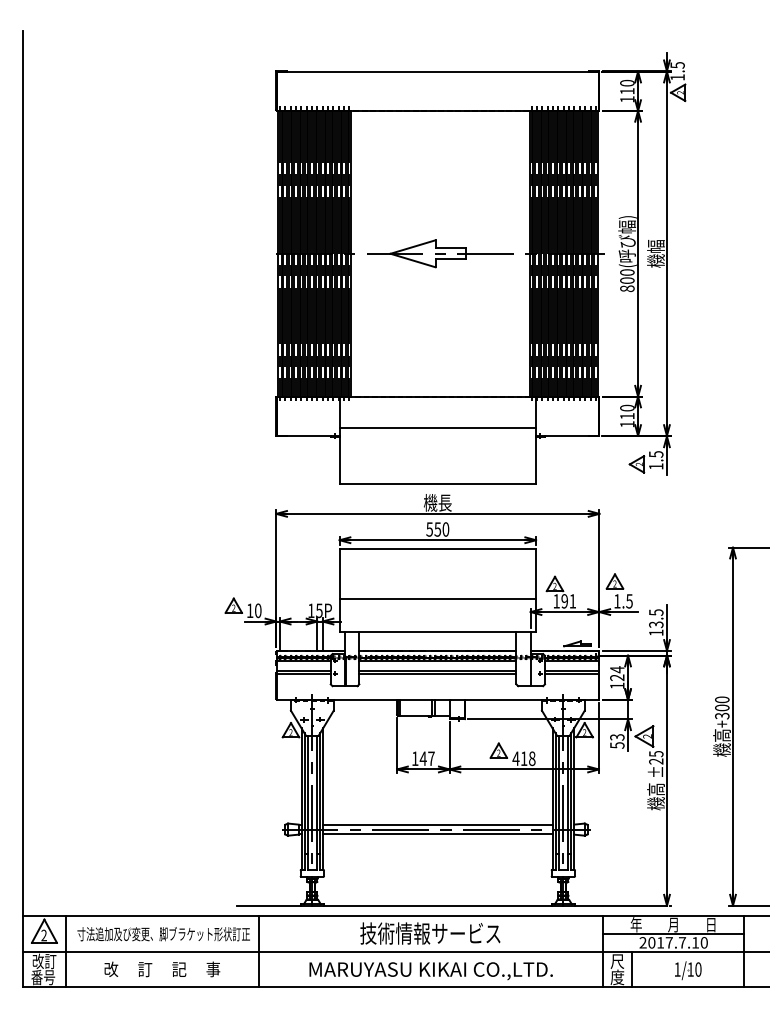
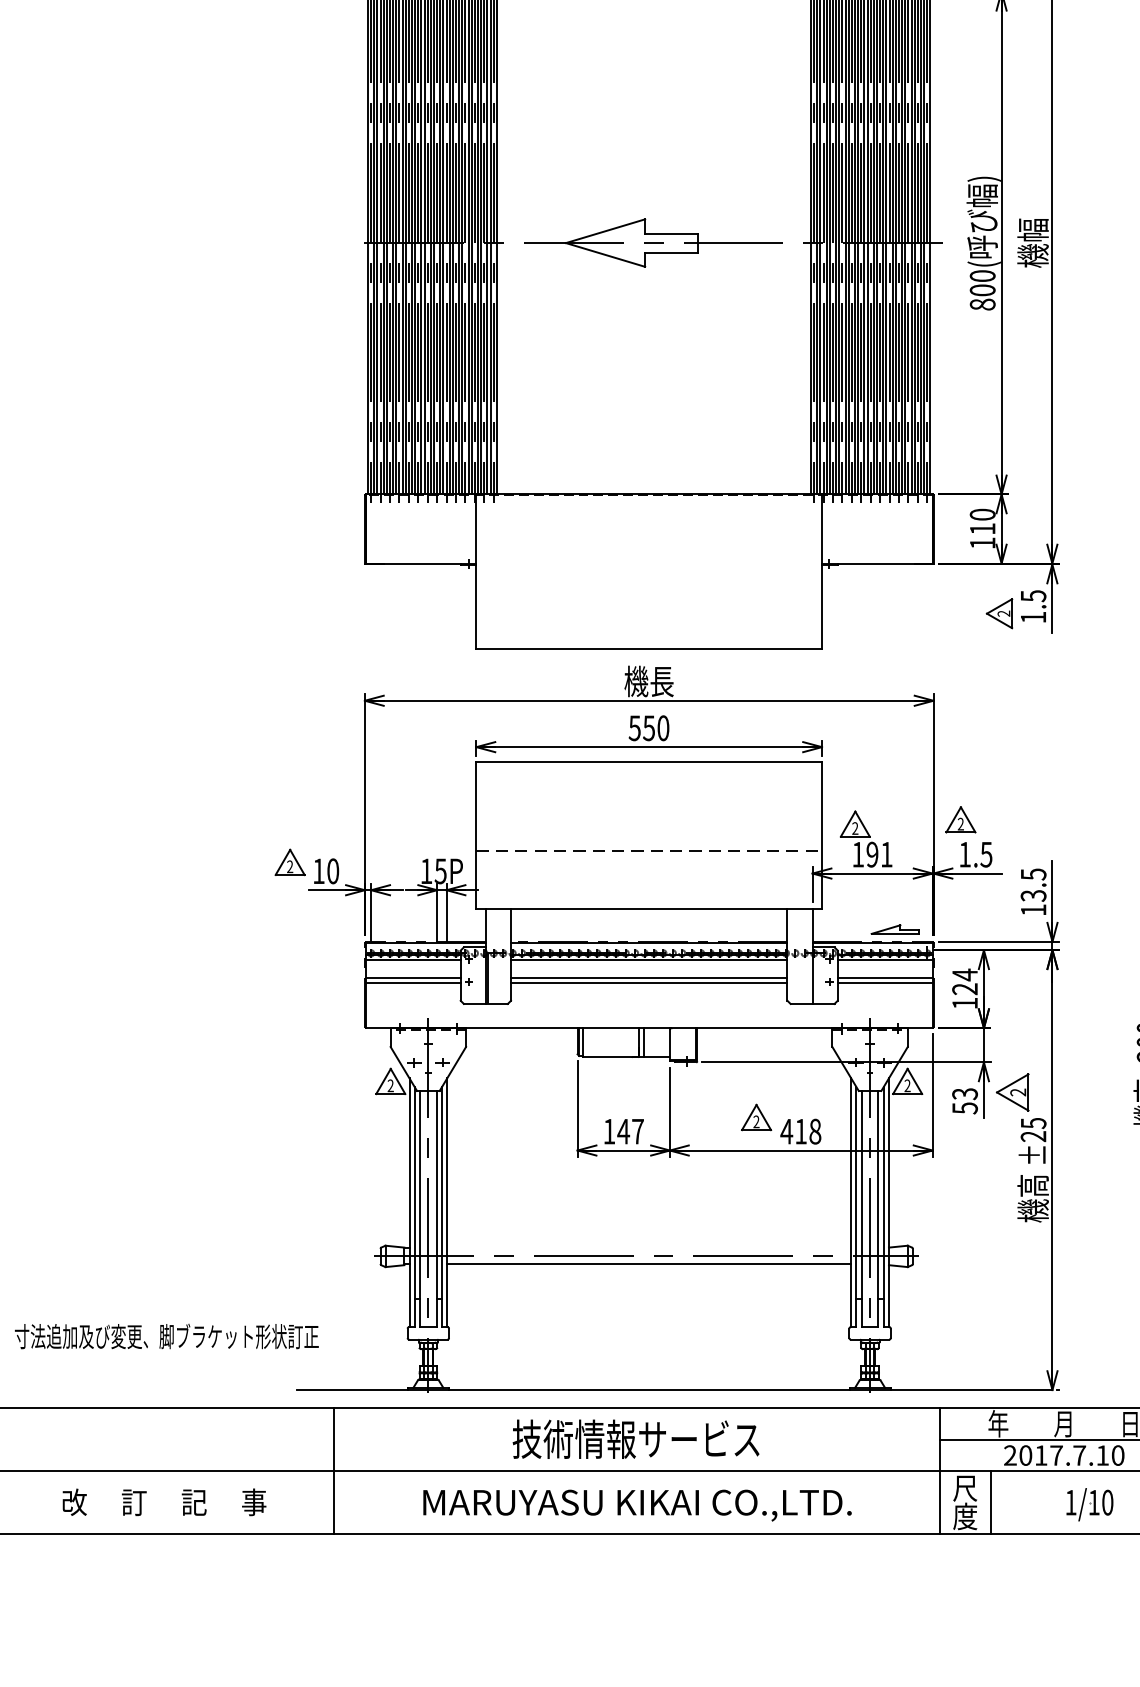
line: (437, 427) -> (648, 548), removed
line: (438, 599) -> (650, 851), solid -> dashed
line: (437, 825) -> (648, 1249), removed
text: (163, 934) -> (166, 1337), moved

